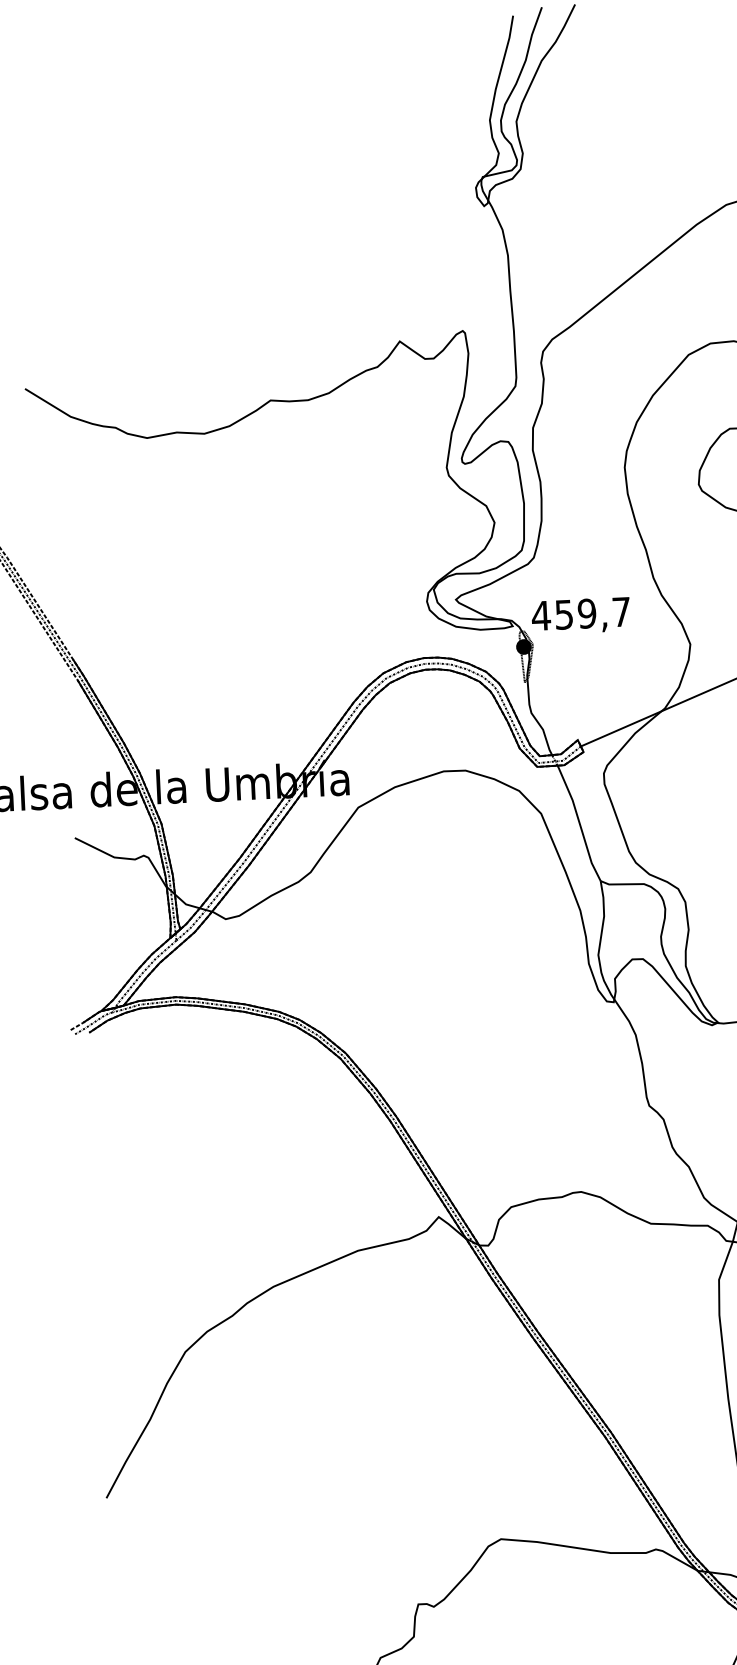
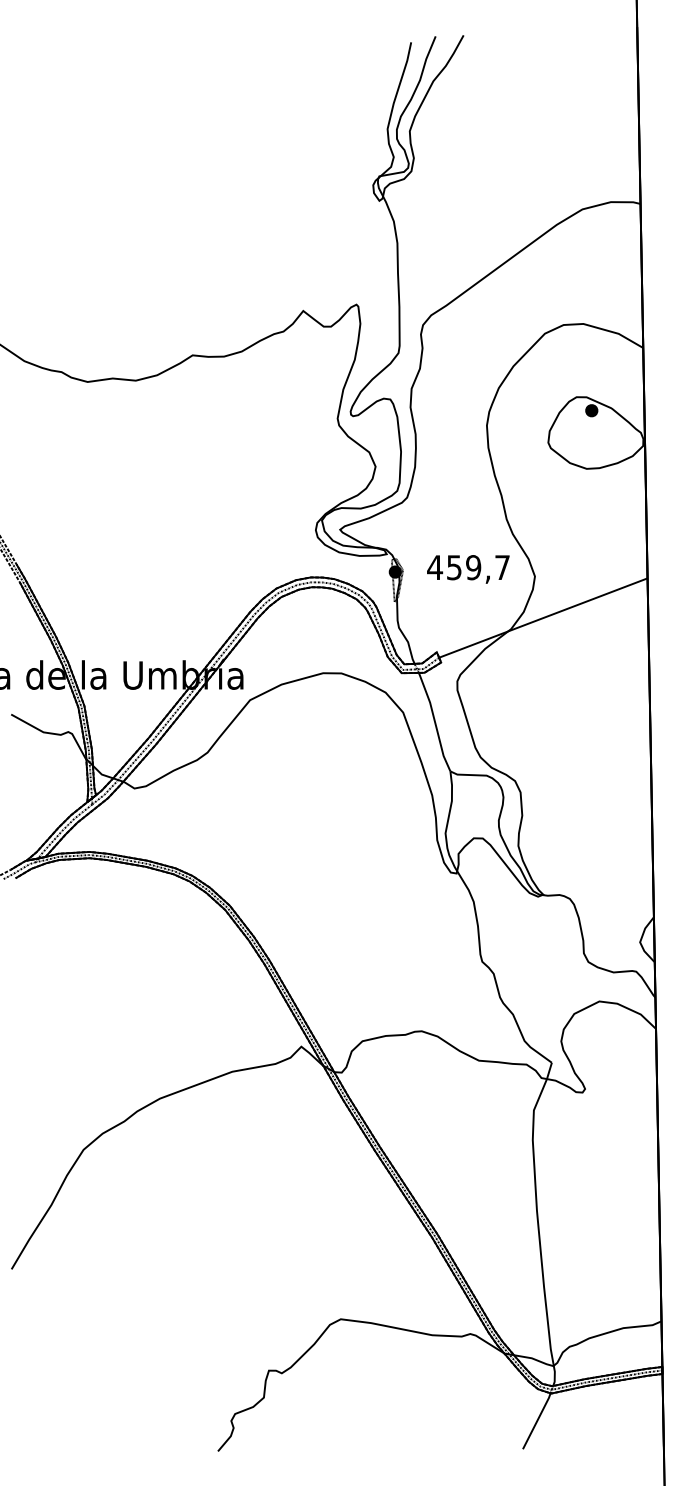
text: (581, 616) -> (468, 569), moved

